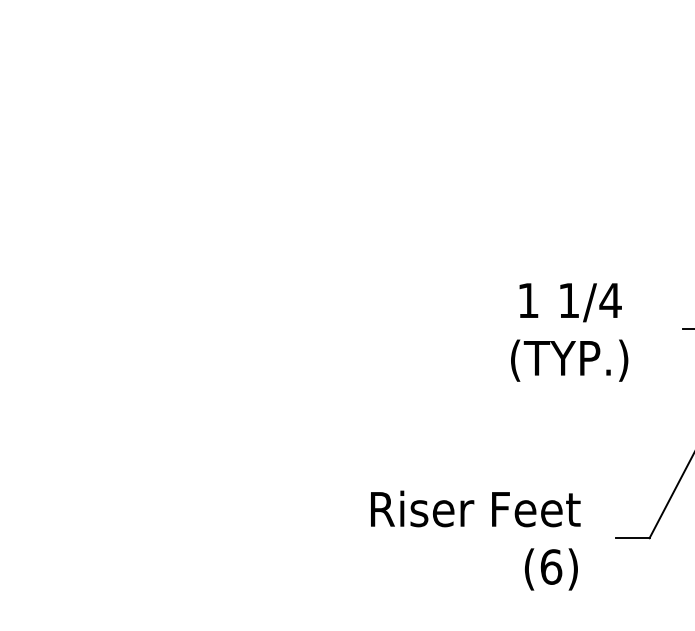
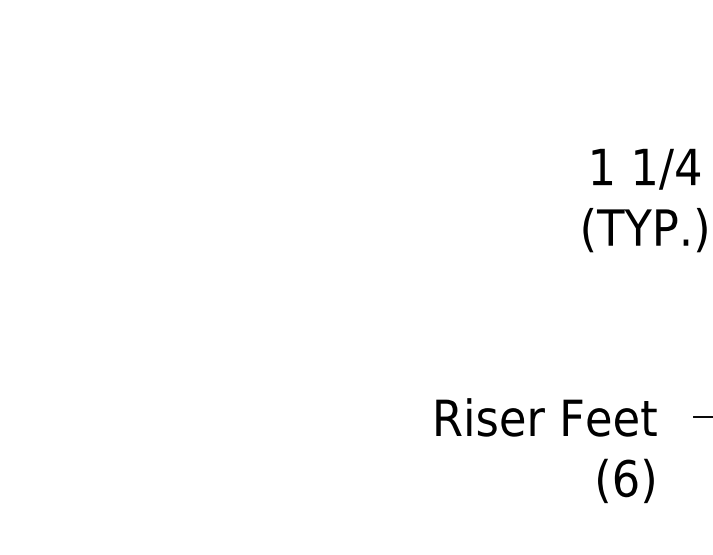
text: (475, 540) -> (546, 450), moved

